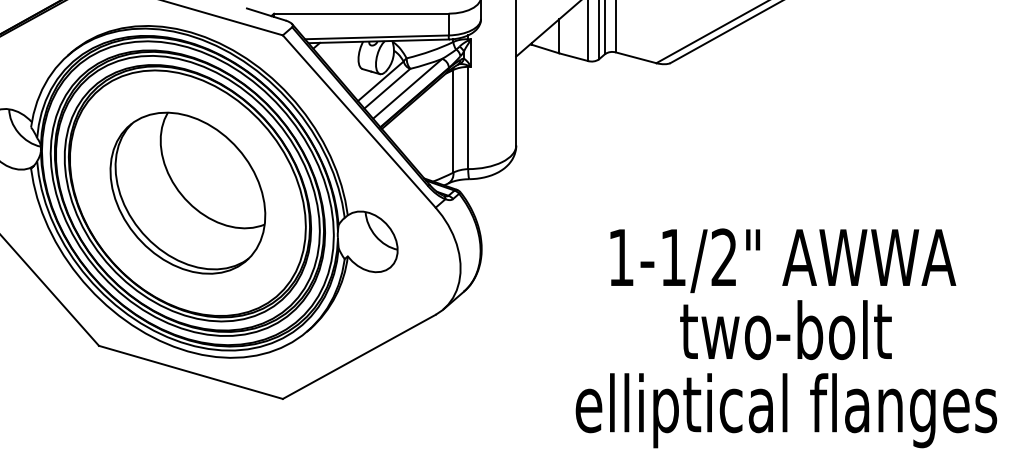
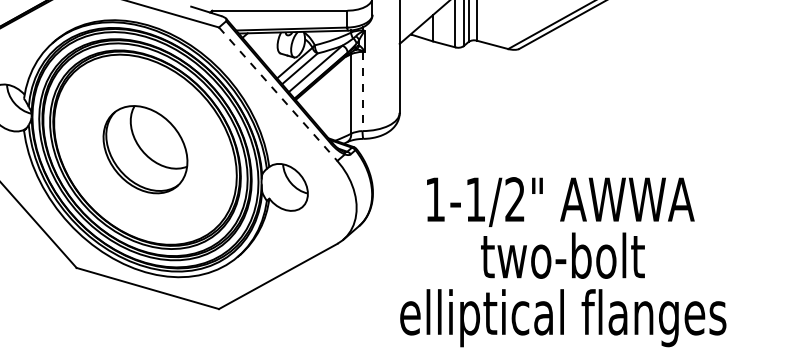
line: (468, 118) -> (362, 91), solid -> dashed
line: (359, 121) -> (278, 94), solid -> dashed
part: (187, 192) -> (145, 149), size x0.7
text: (786, 338) -> (563, 262), moved

